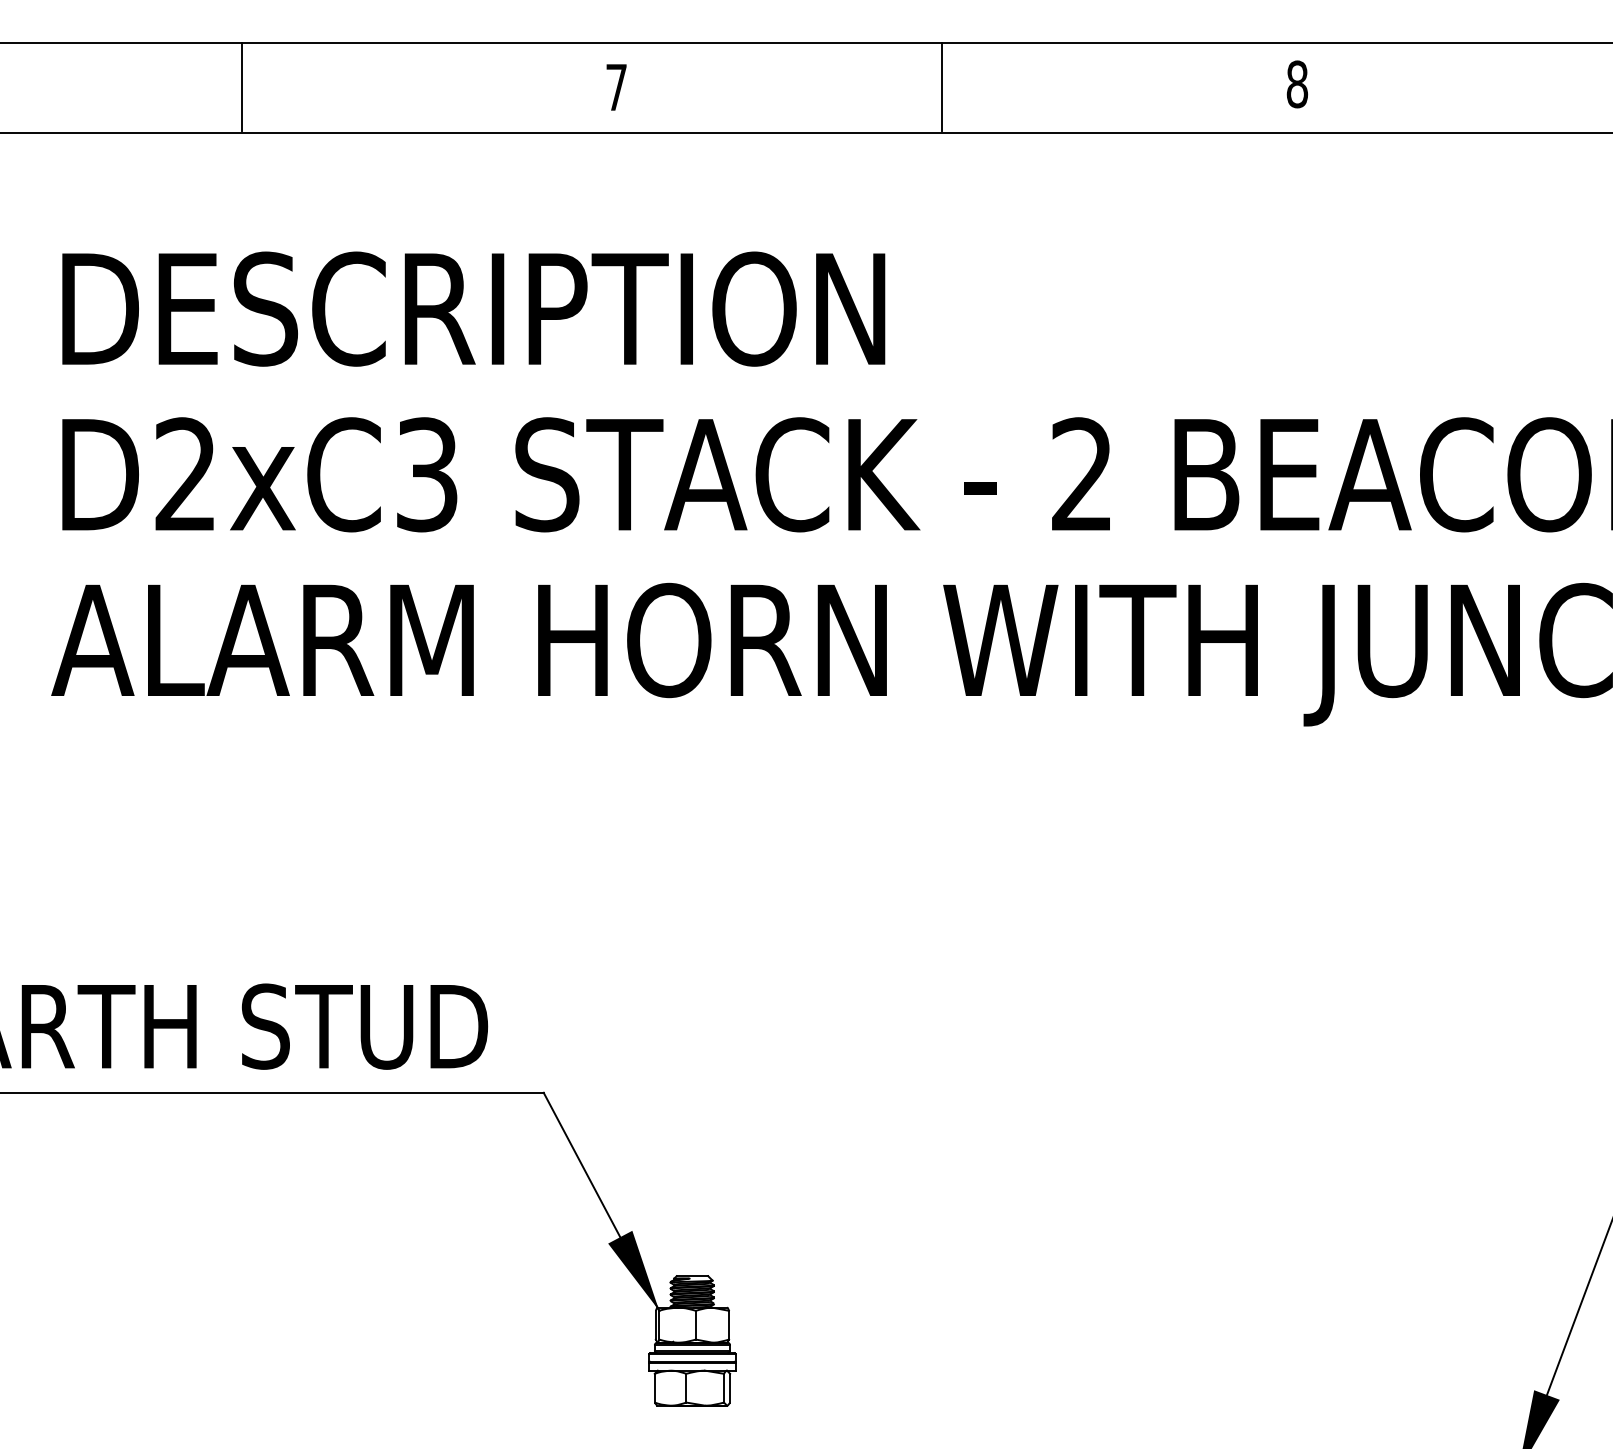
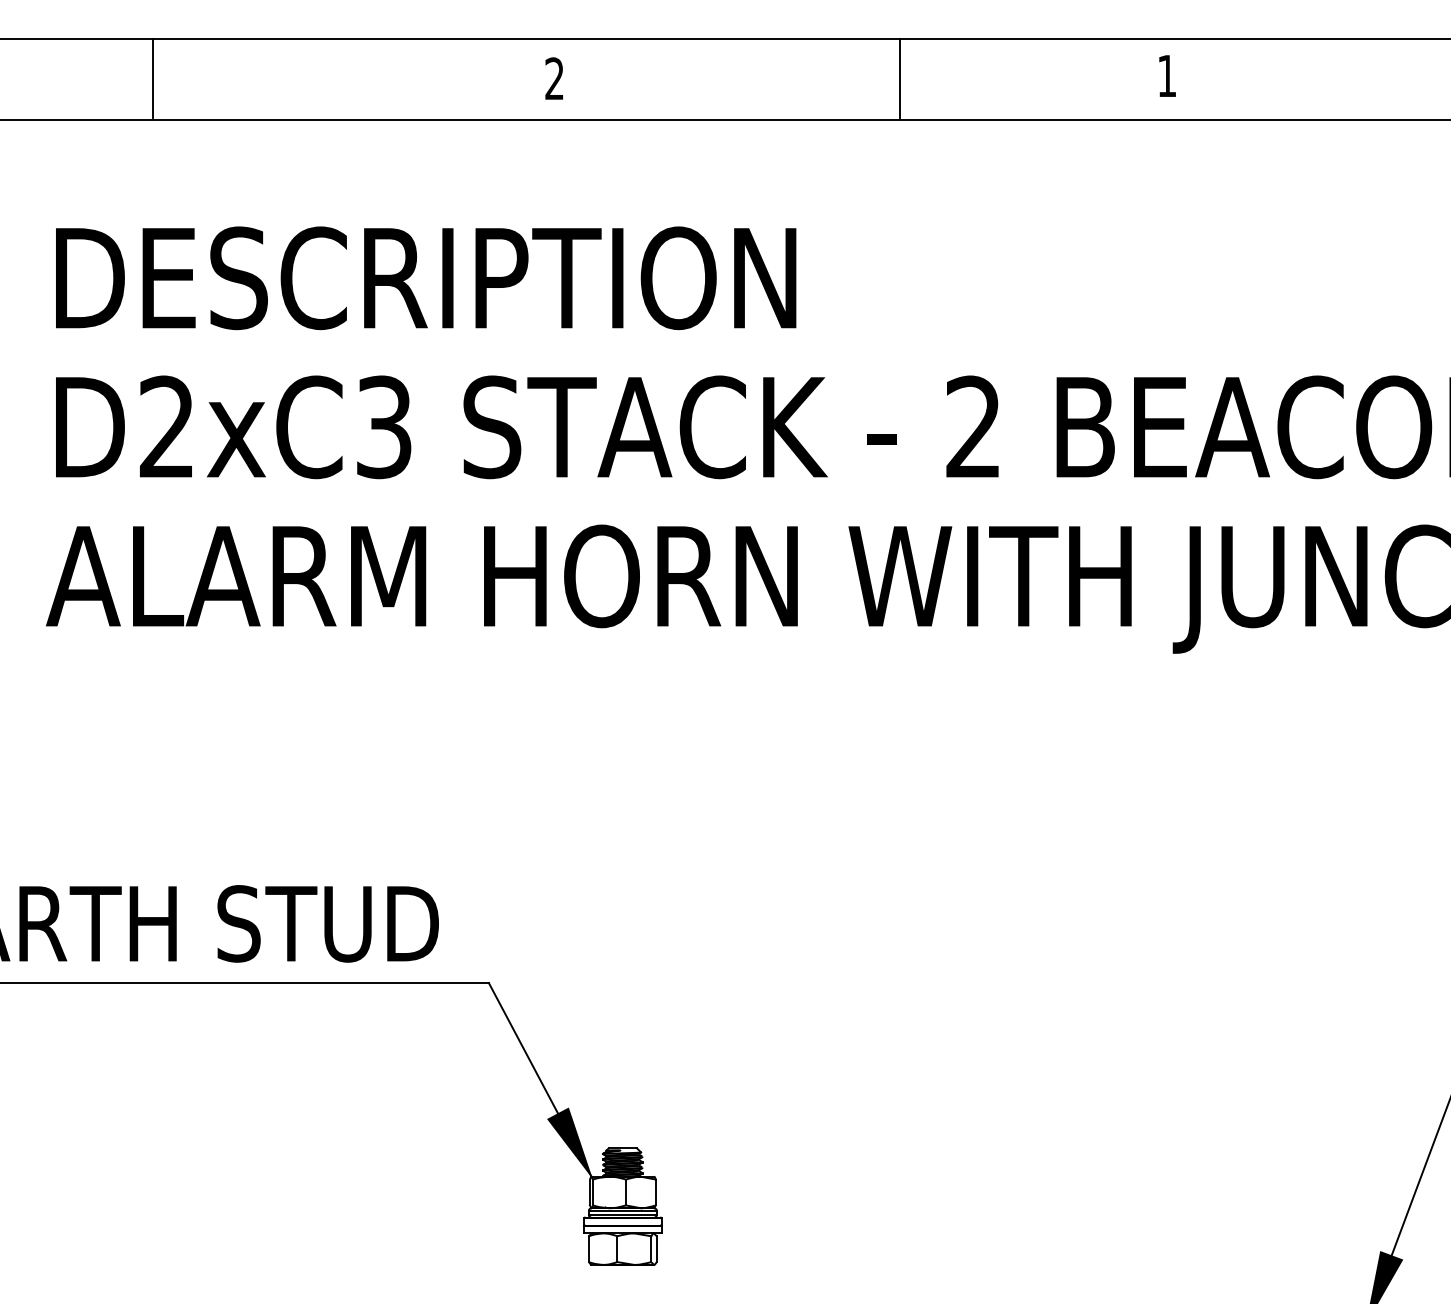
text: (1296, 83) -> (1166, 75), 8 -> 1
line: (241, 87) -> (152, 78), moved
text: (616, 87) -> (554, 78), 7 -> 2
line: (942, 87) -> (899, 78), moved

